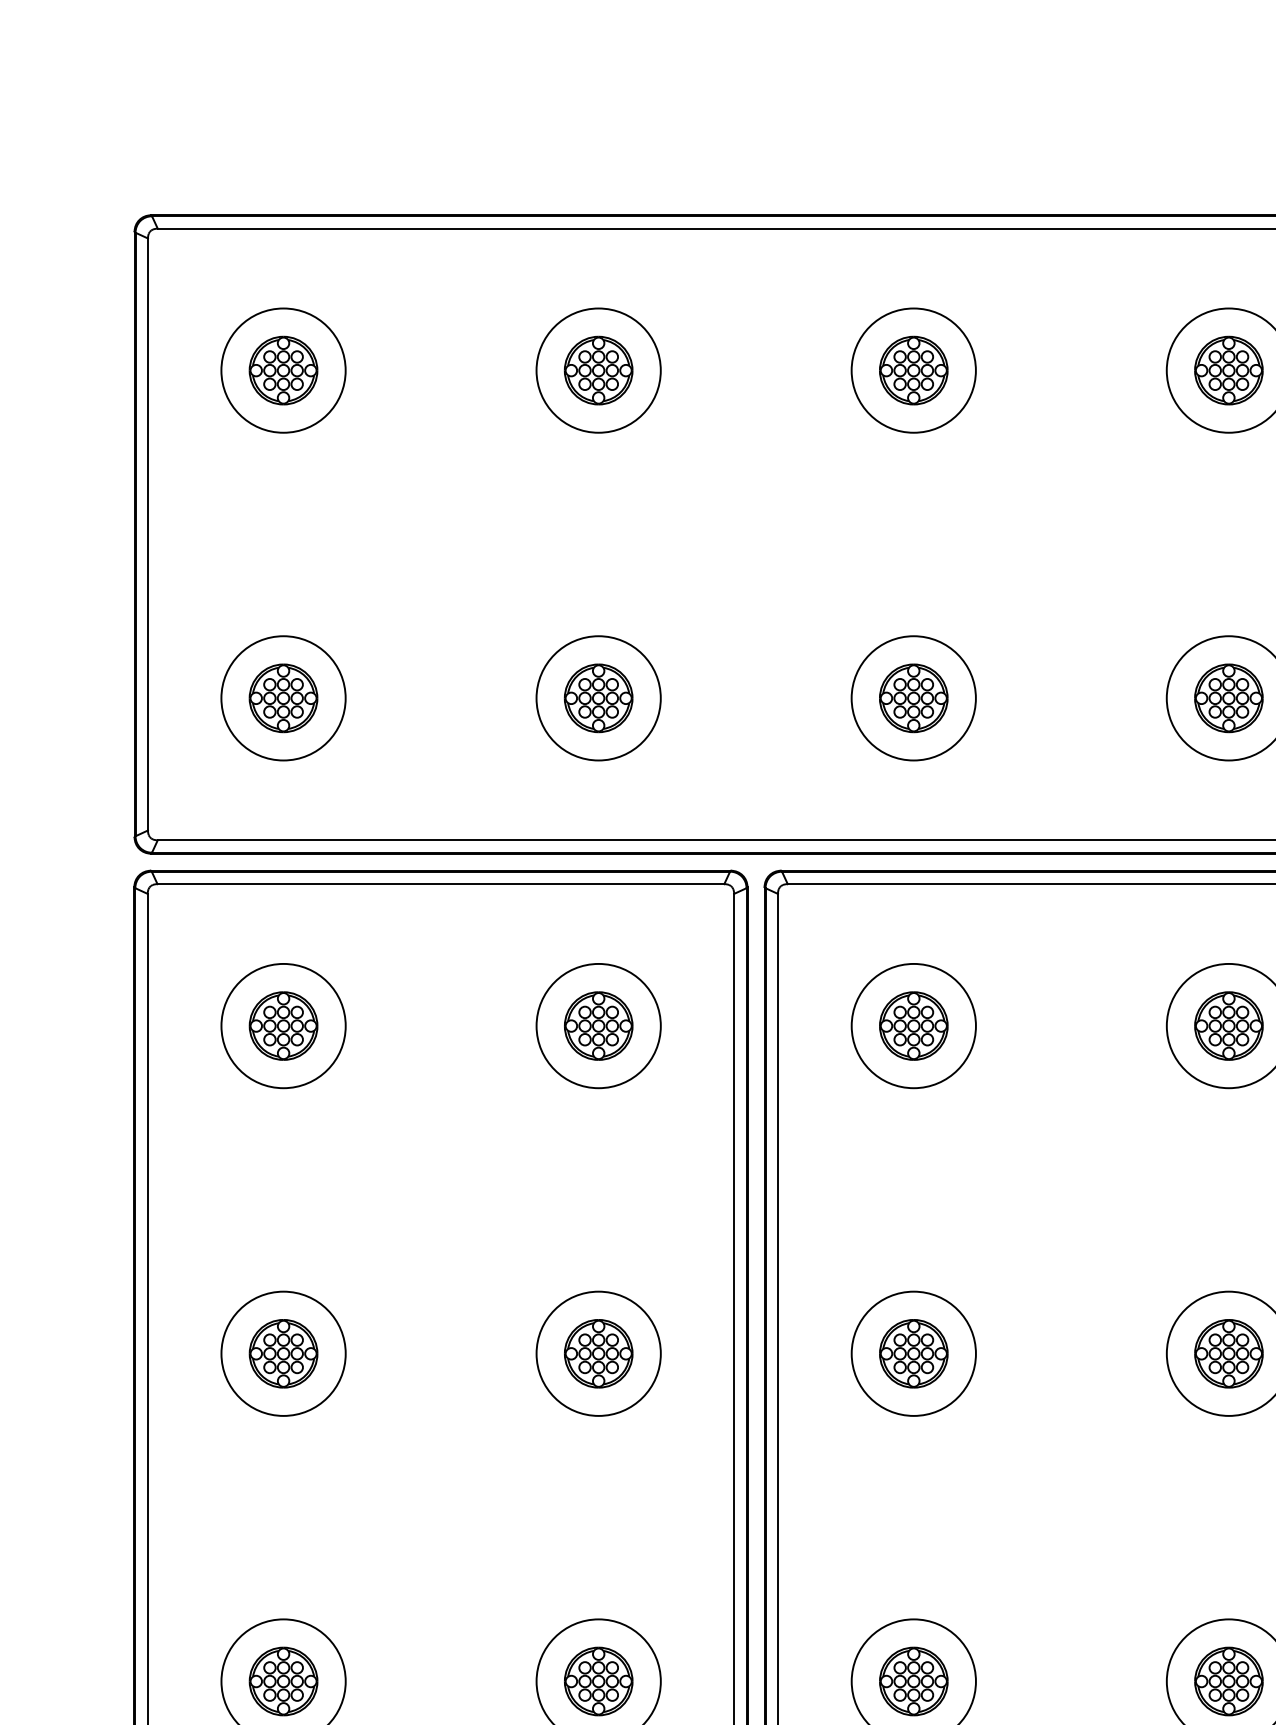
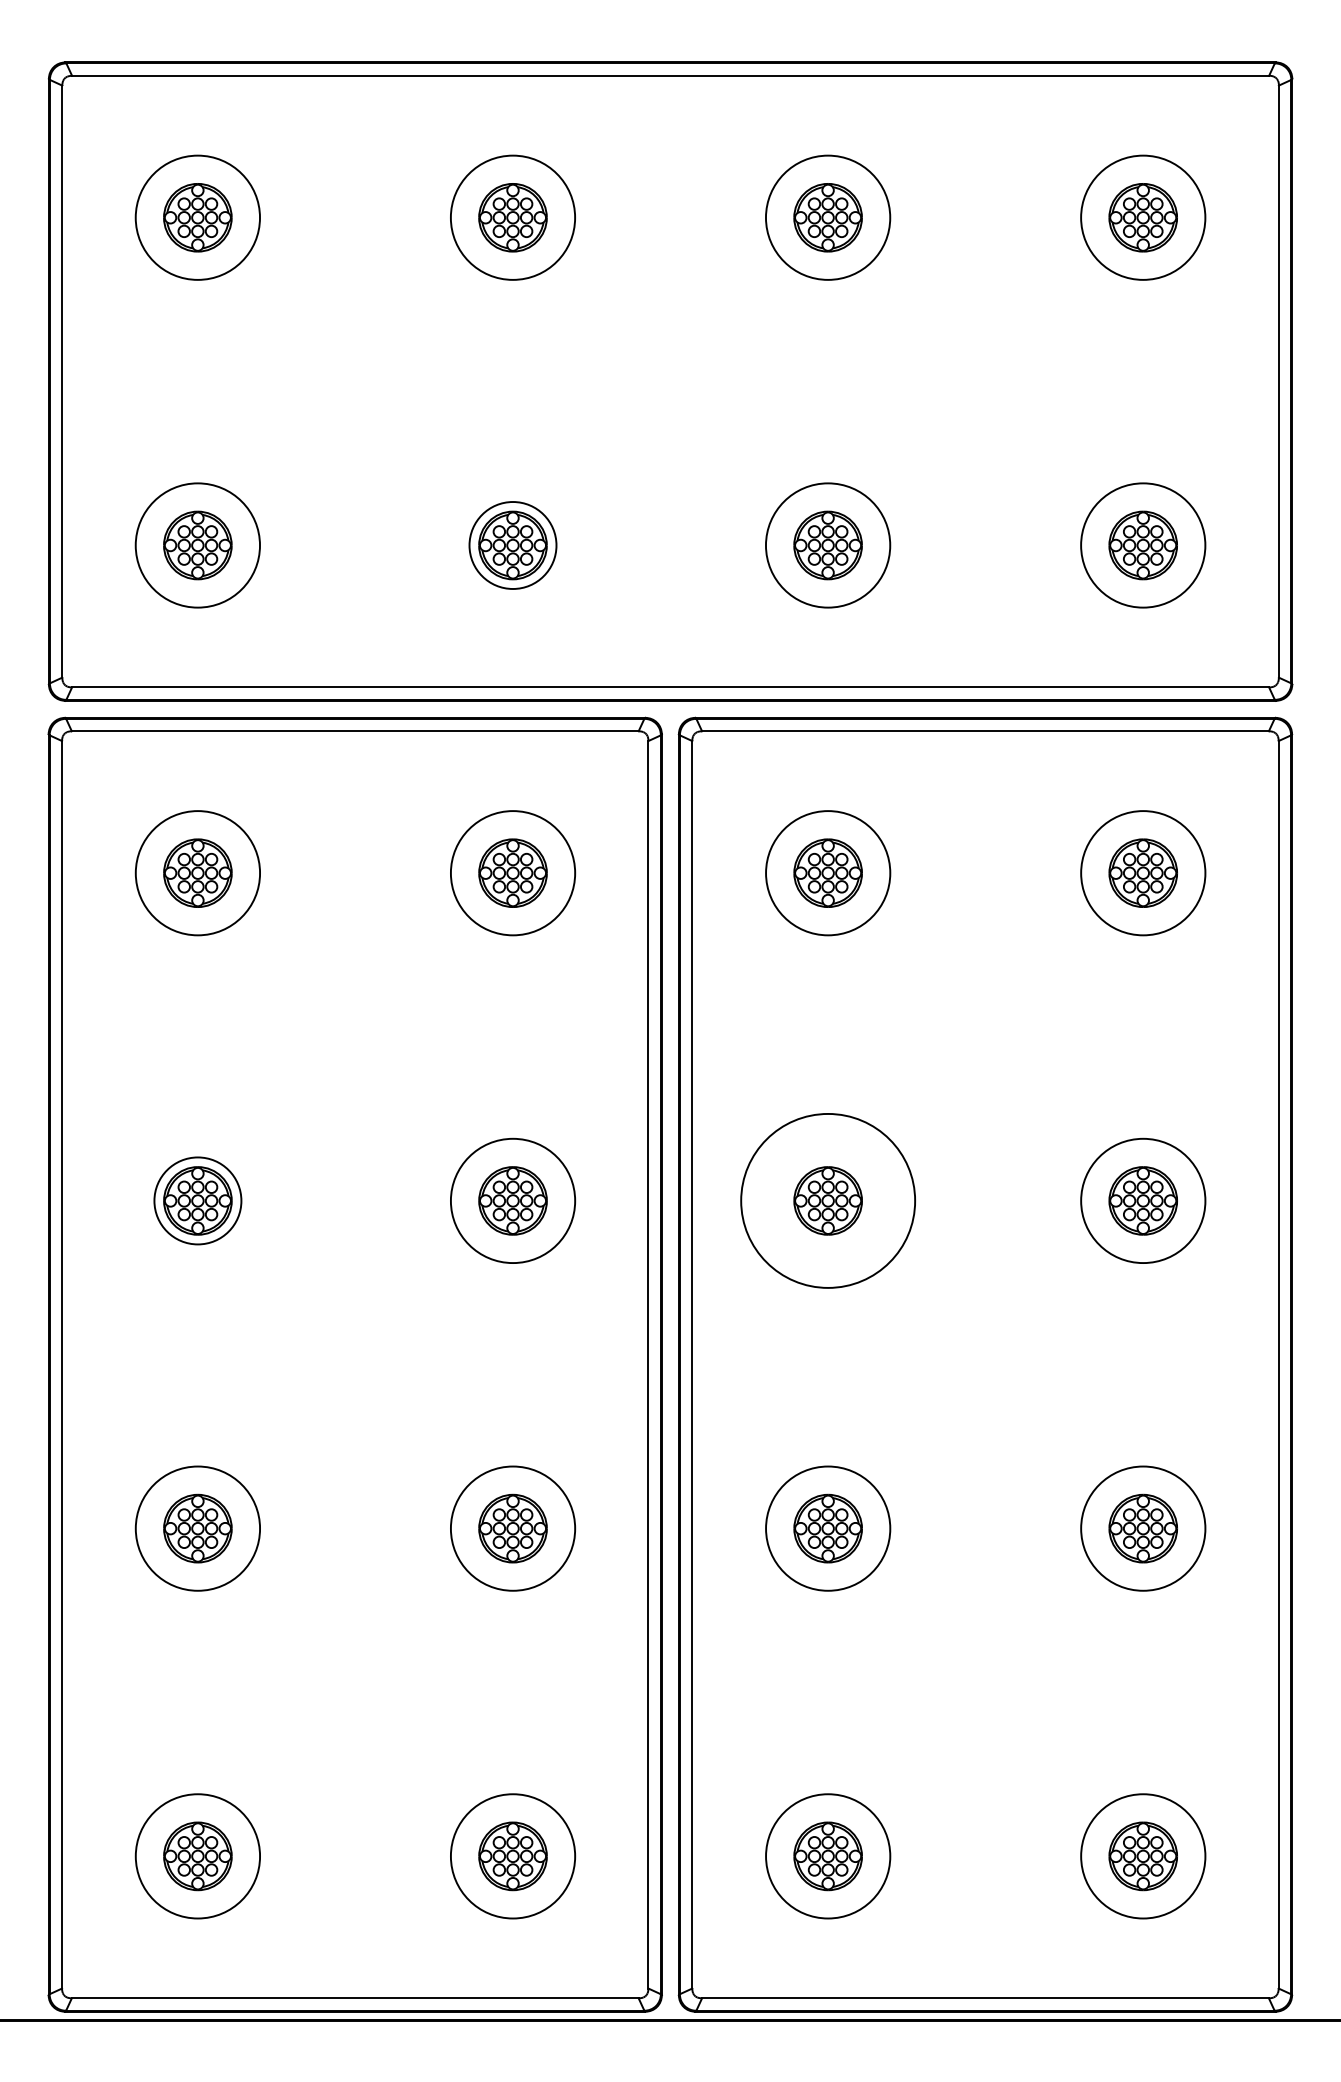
circle: (598, 698) -> (512, 545), size x0.7
circle: (283, 1353) -> (197, 1200), size x0.7
circle: (914, 1353) -> (828, 1200), size x1.4

